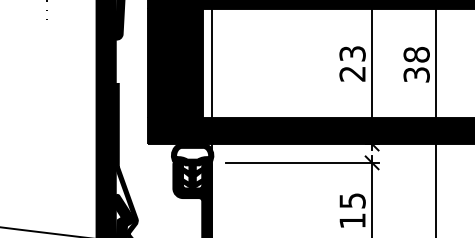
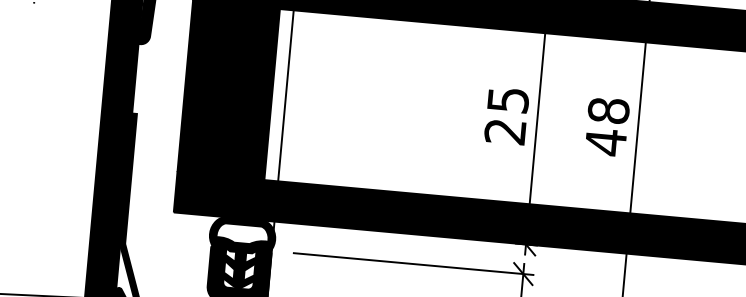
text: (352, 53) -> (508, 99), 23 -> 25
text: (416, 74) -> (605, 141), 38 -> 48

